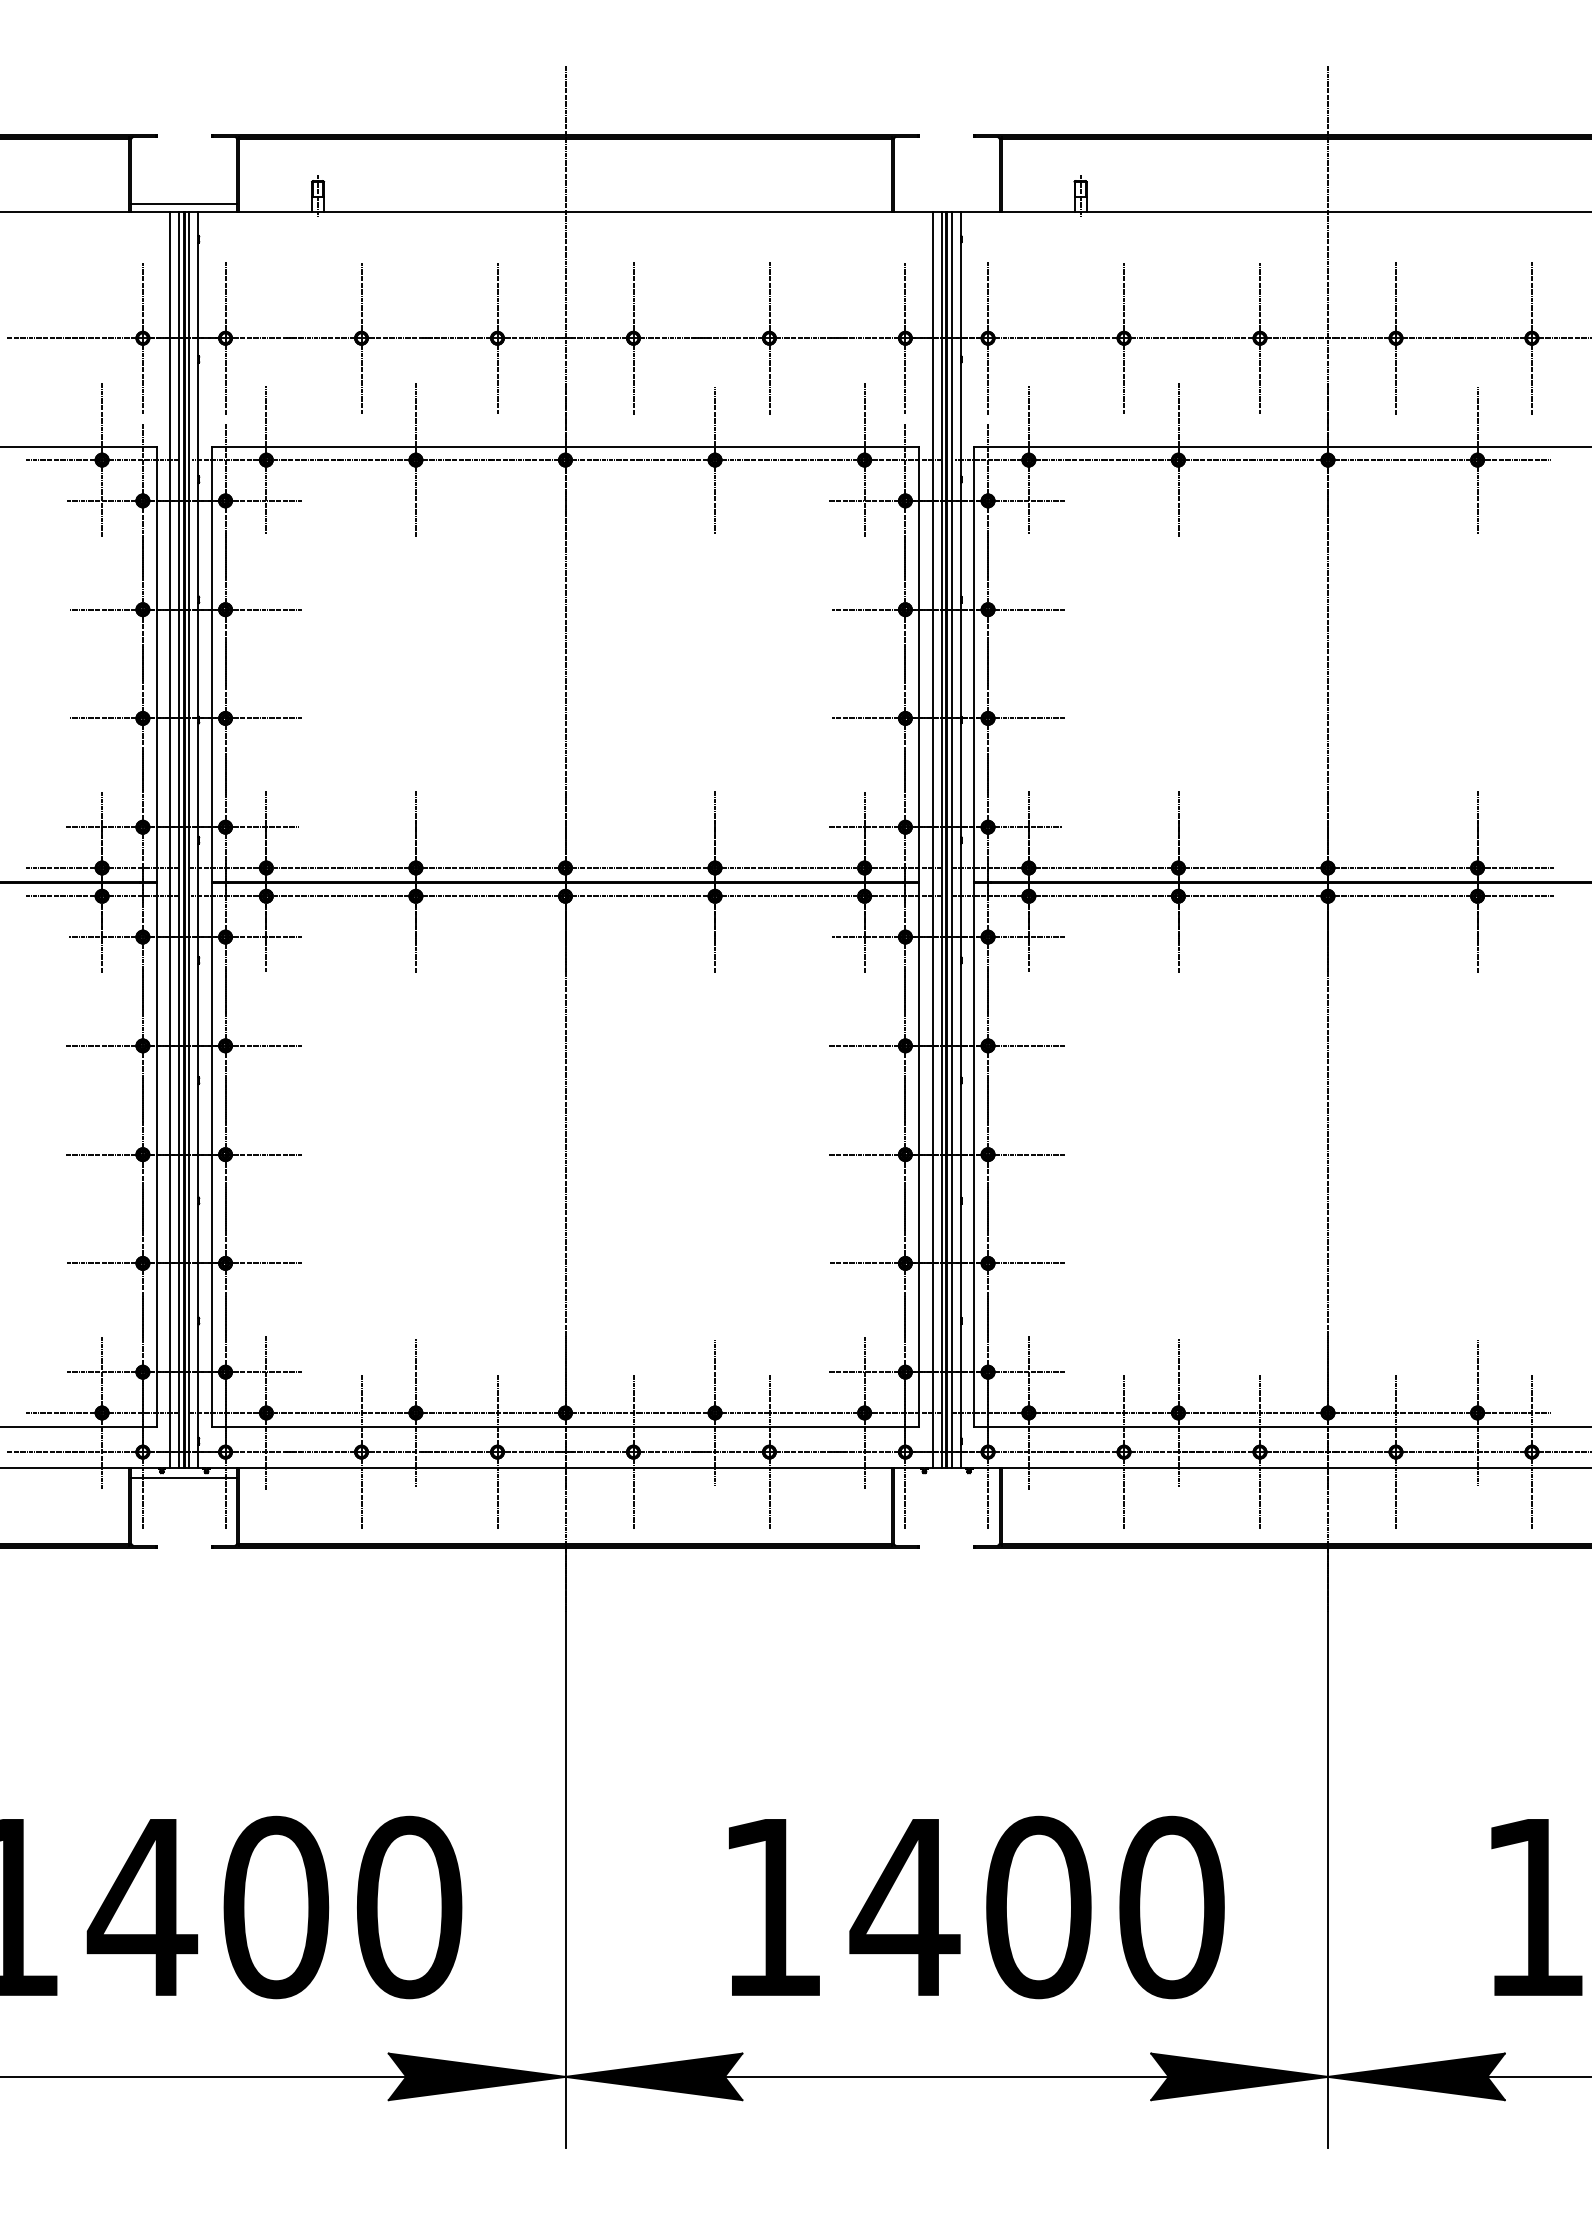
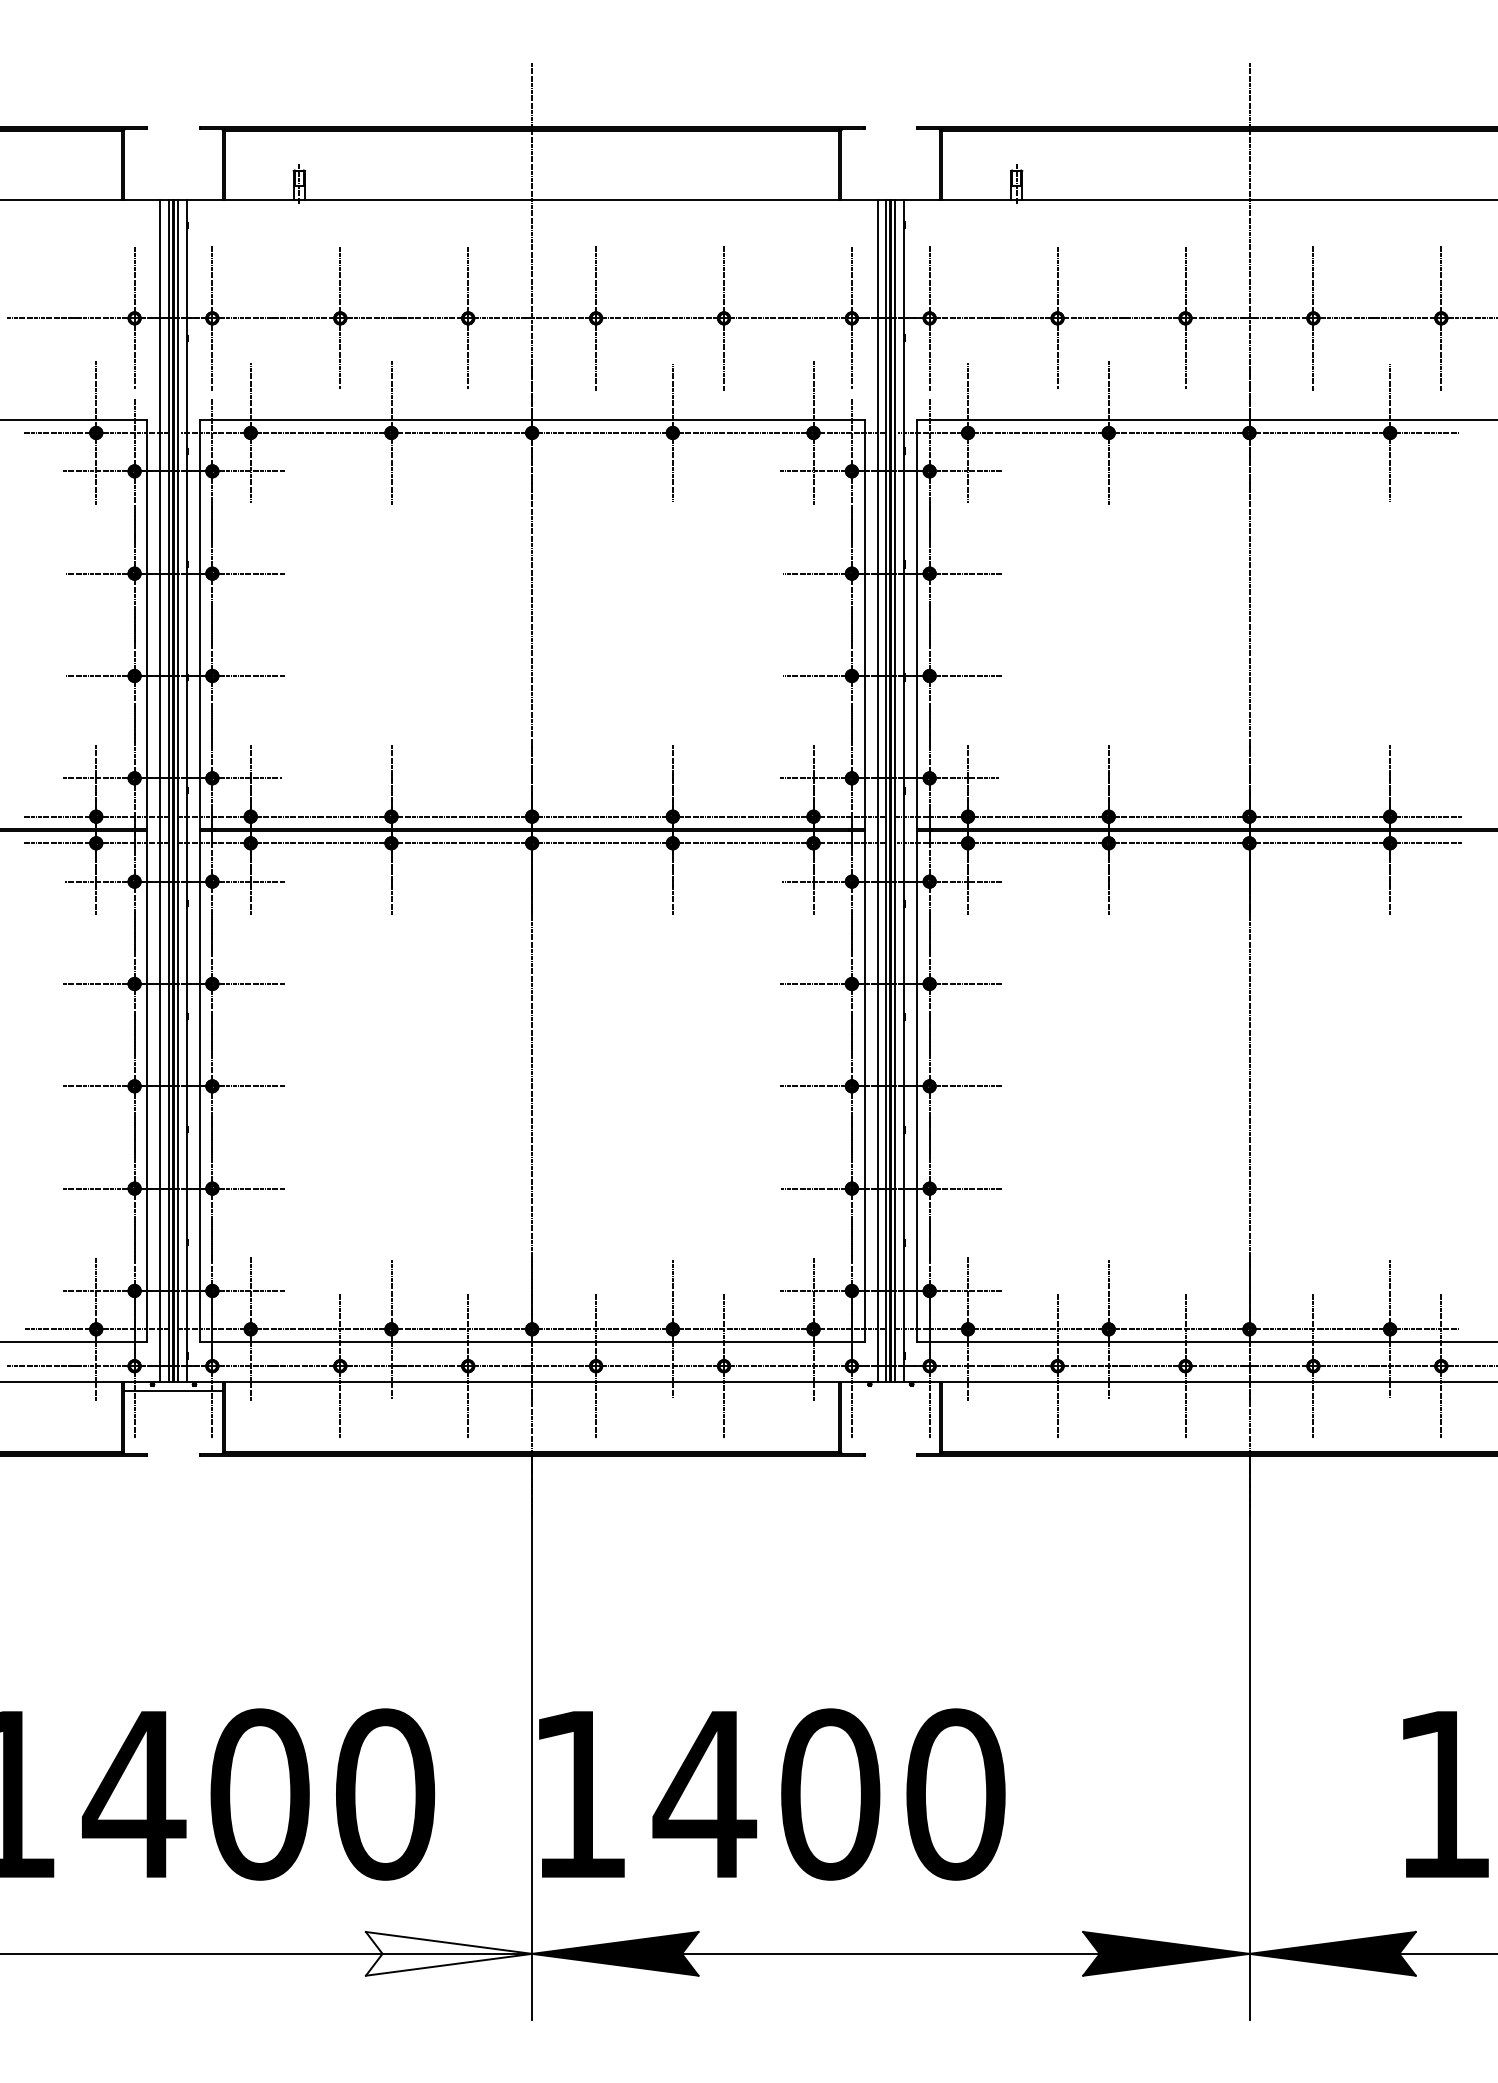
line: (183, 204) -> (172, 192), removed
text: (976, 1907) -> (772, 1794), moved
fill: (476, 2076) -> (448, 1953), removed

